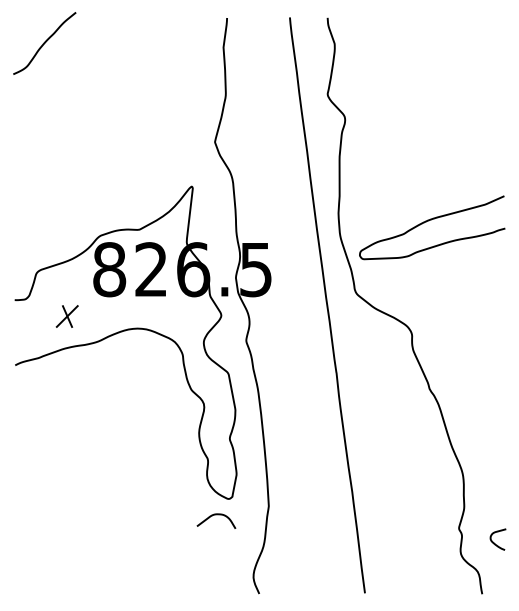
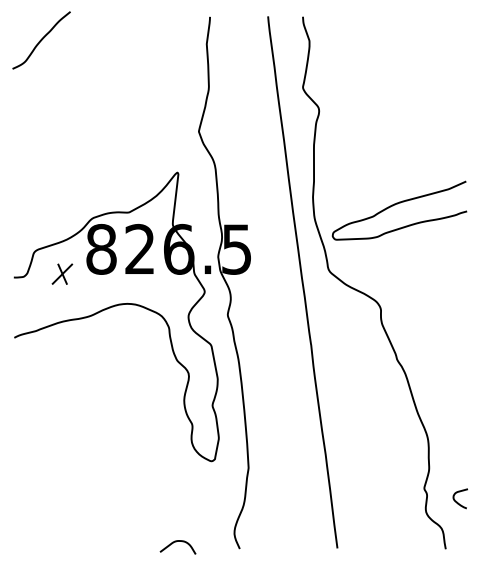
part: (66, 316) -> (61, 274), moved
curve: (216, 515) -> (178, 542), moved

